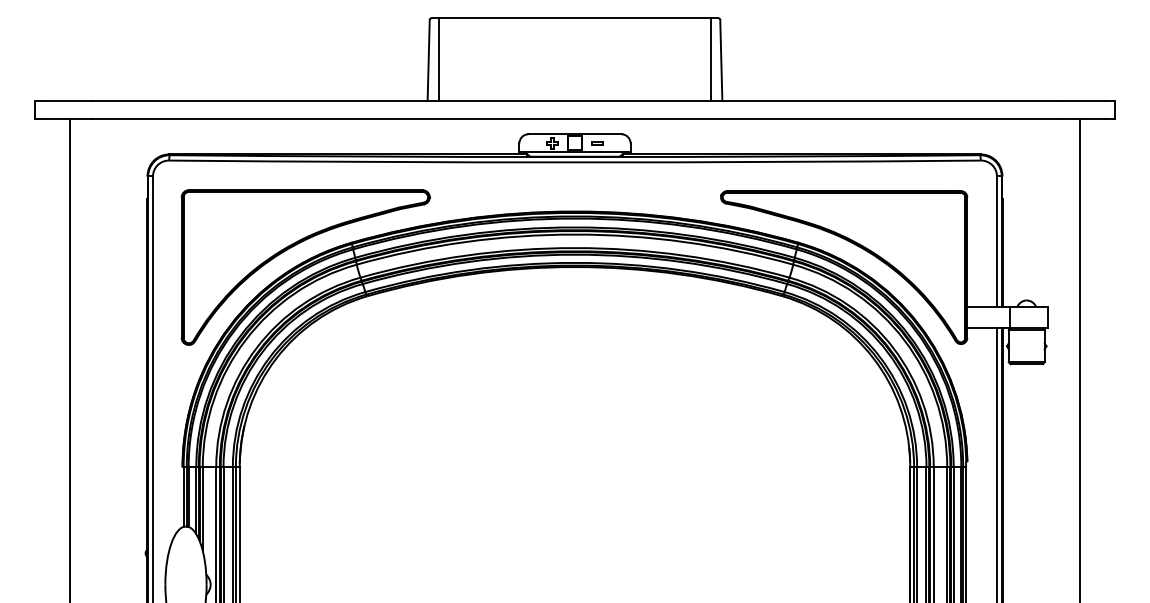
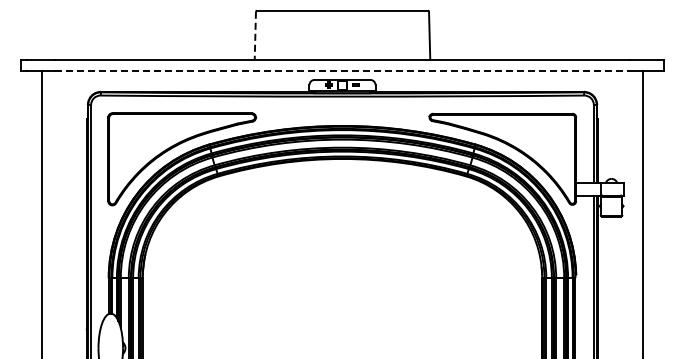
line: (439, 58) -> (261, 34), removed
line: (710, 58) -> (423, 34), removed
line: (428, 61) -> (255, 36), solid -> dashed
line: (575, 118) -> (342, 70), solid -> dashed

